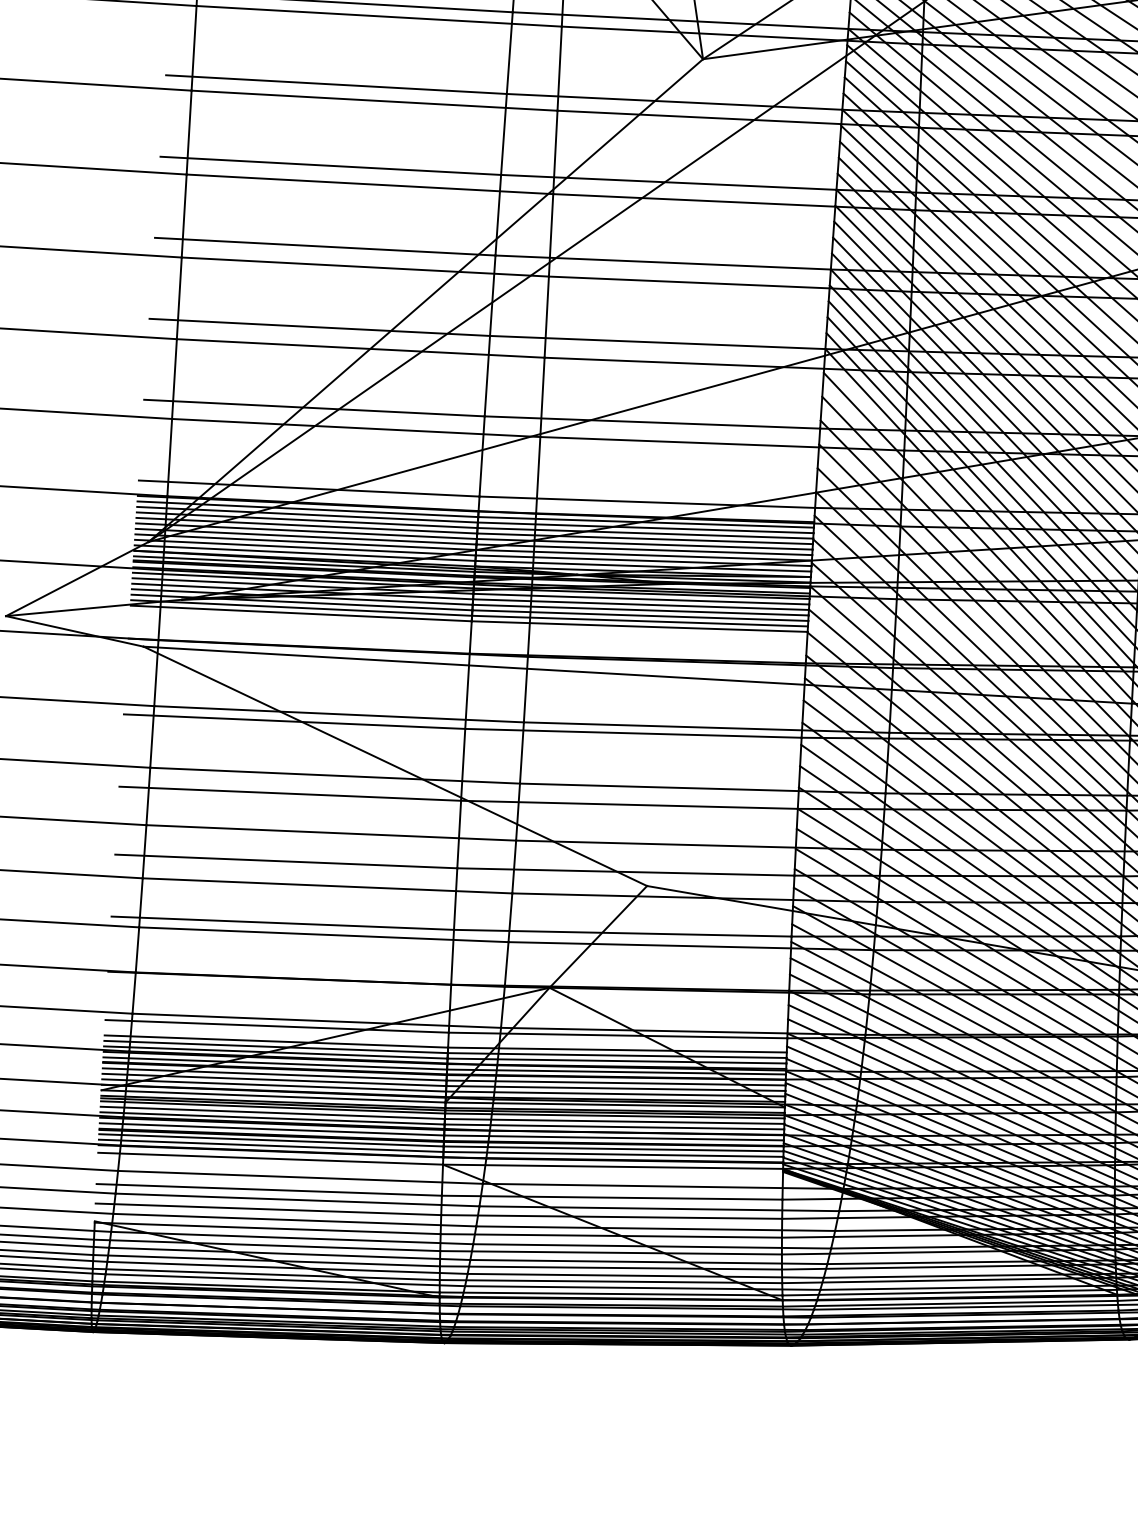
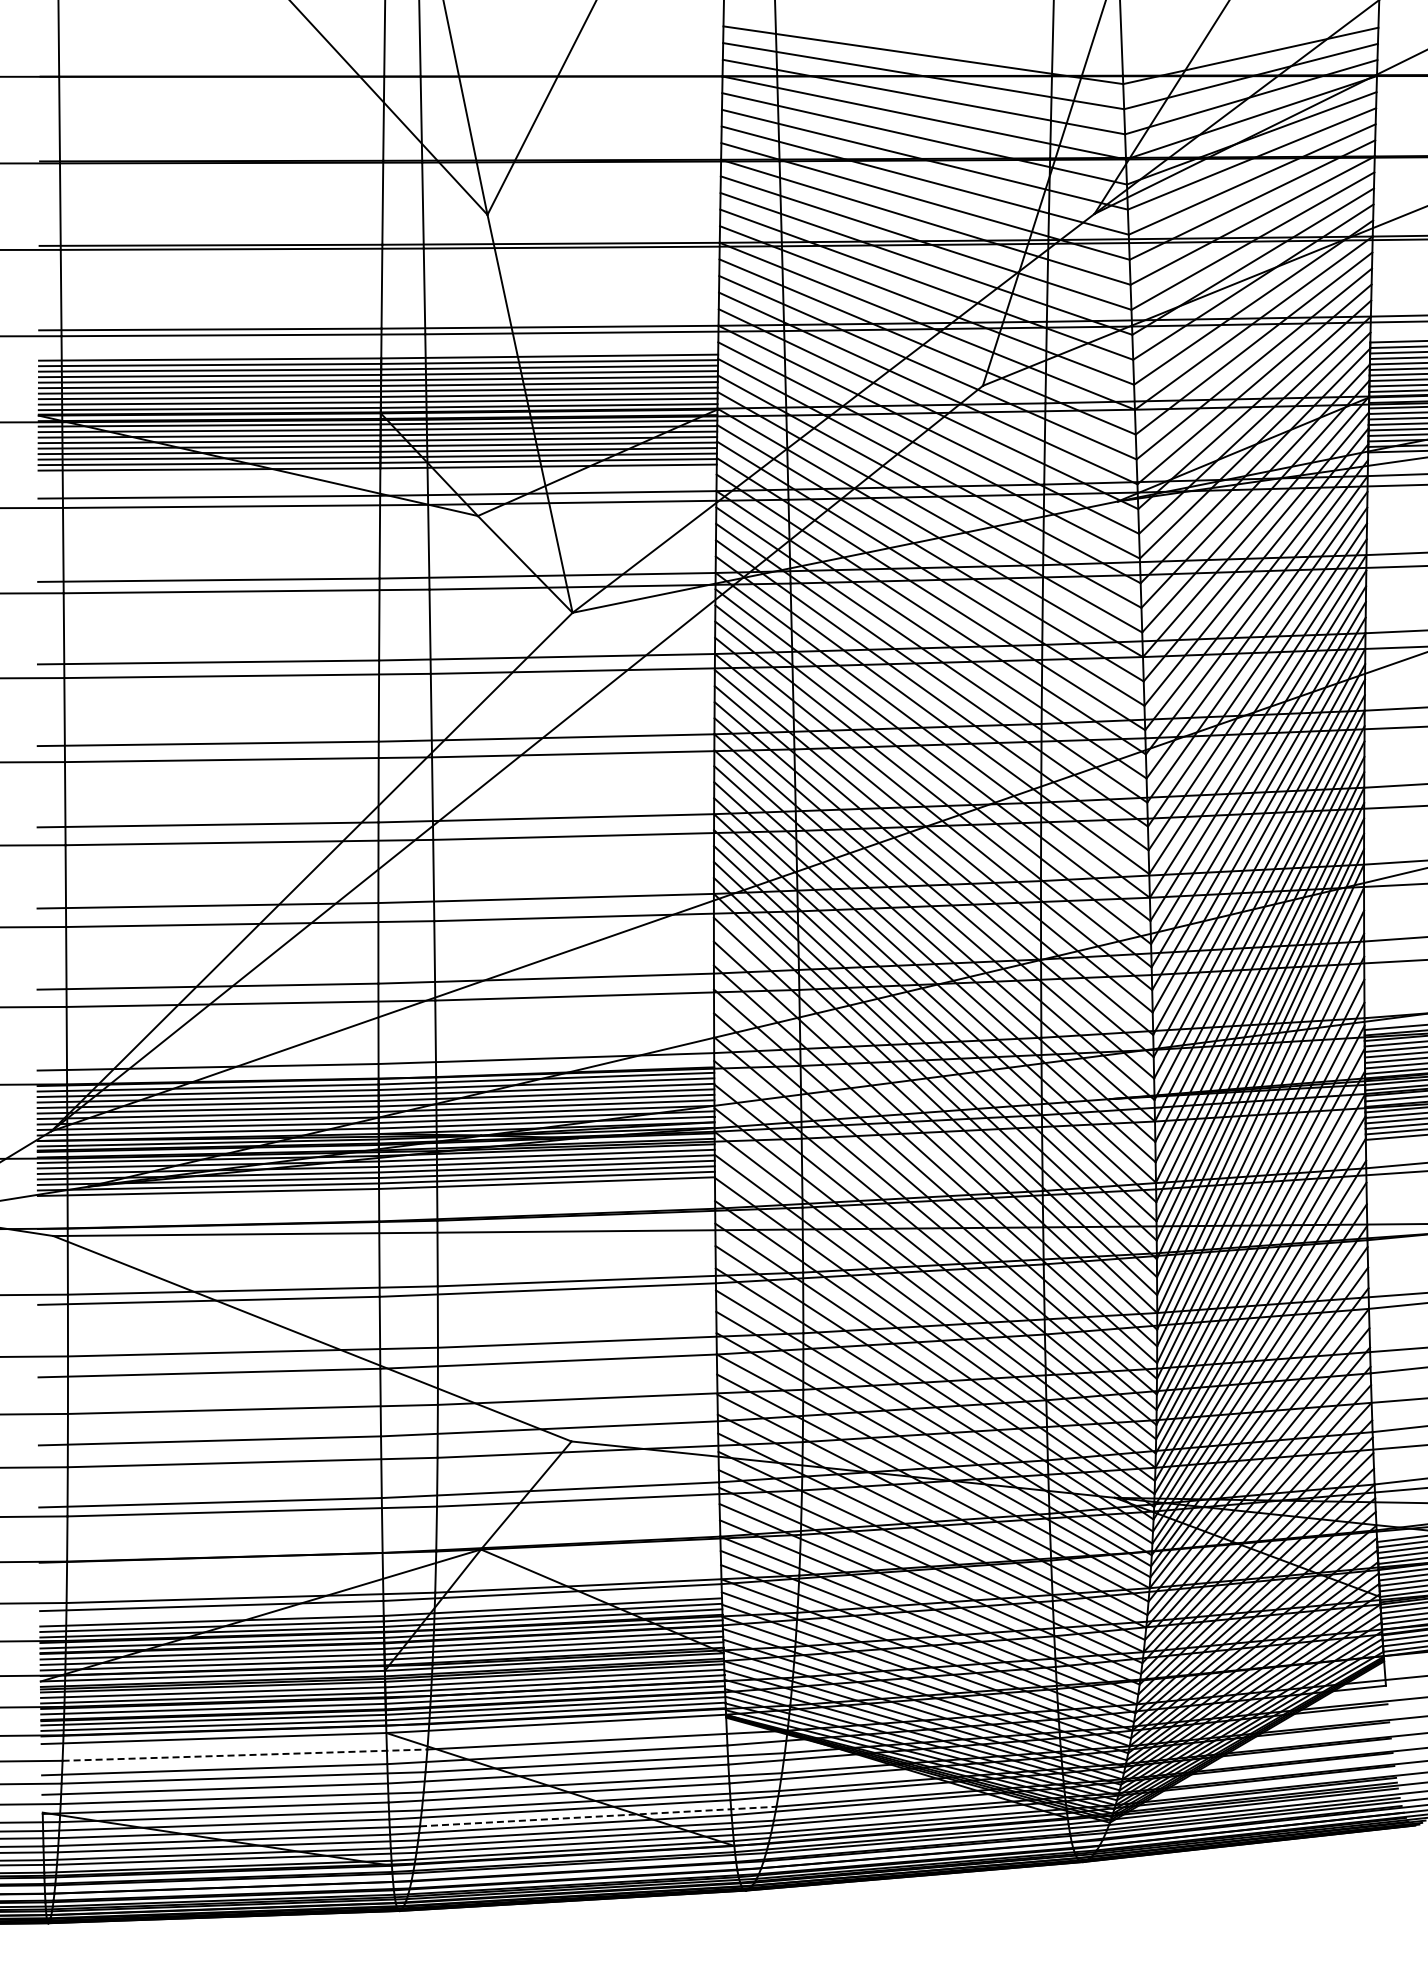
line: (300, 1177) -> (245, 1755), solid -> dashed
line: (649, 1261) -> (598, 1816), solid -> dashed

